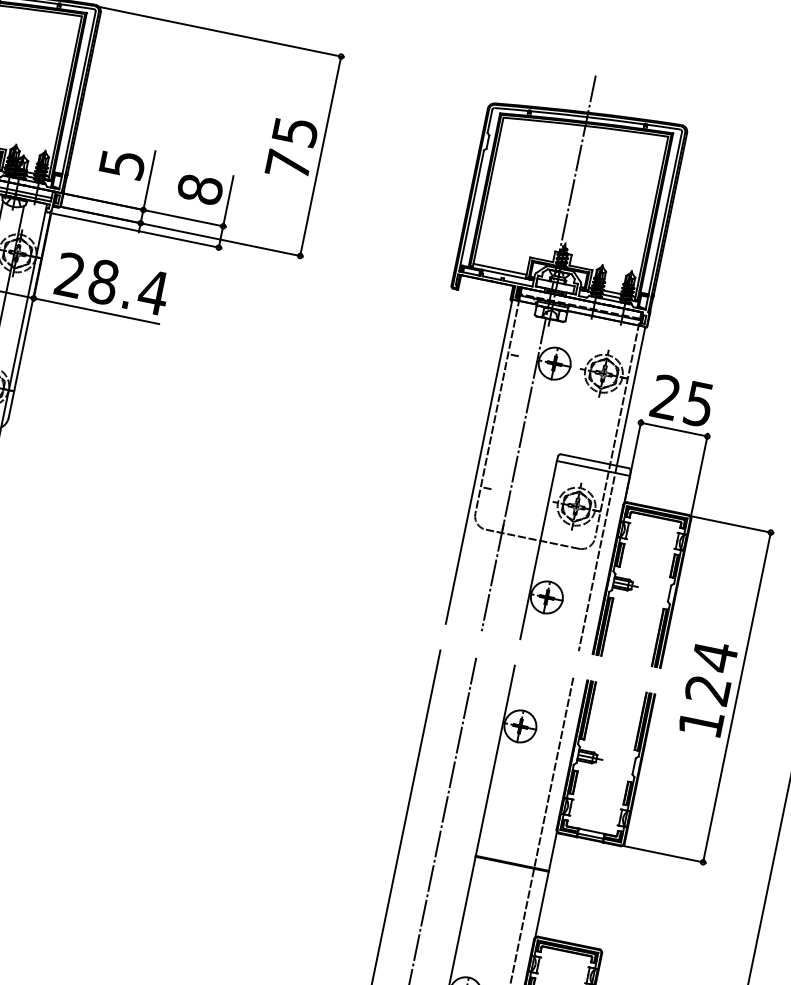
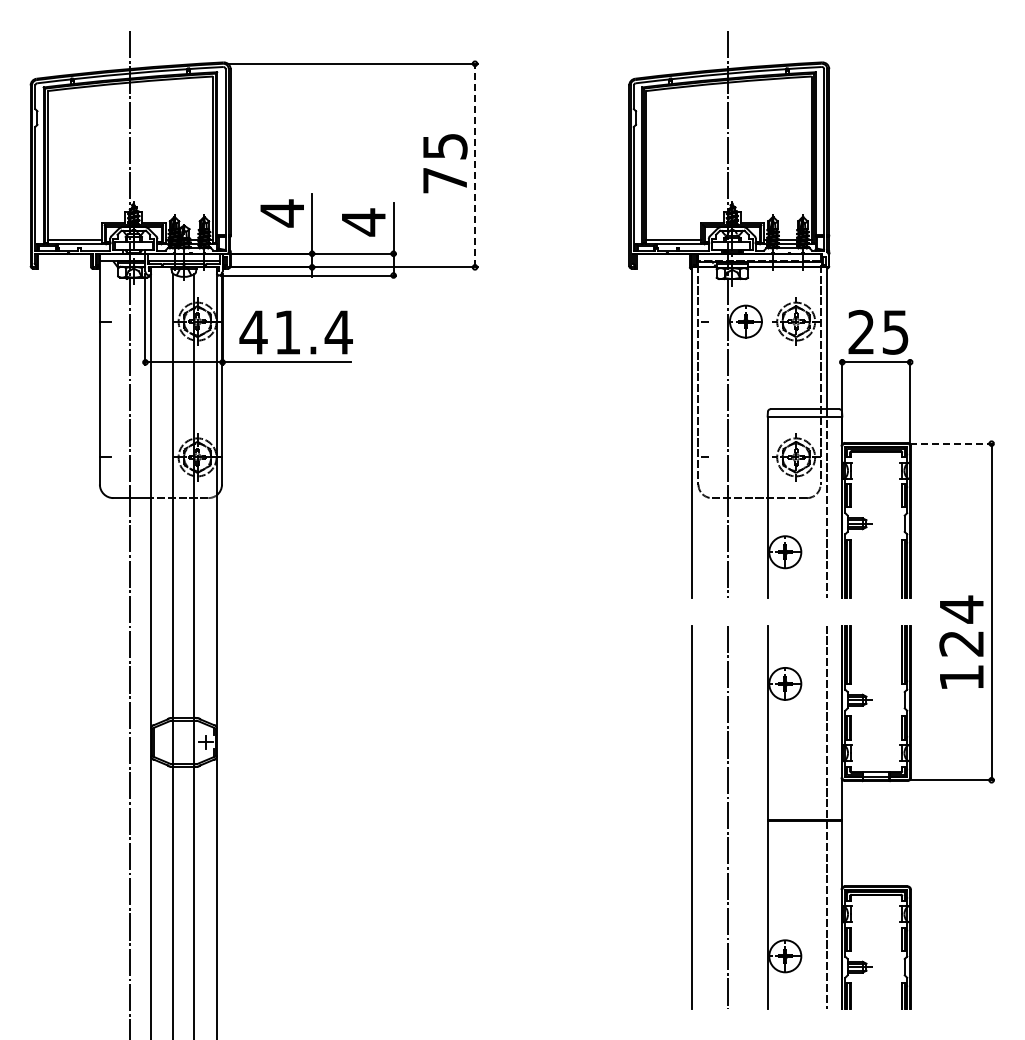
line: (321, 156) -> (475, 165), solid -> dashed
text: (122, 164) -> (282, 213), 5 -> 4
text: (199, 189) -> (363, 222), 8 -> 4
text: (86, 278) -> (270, 332), 28.4 -> 41.4
line: (732, 524) -> (952, 443), solid -> dashed
text: (708, 687) -> (961, 641), moved

